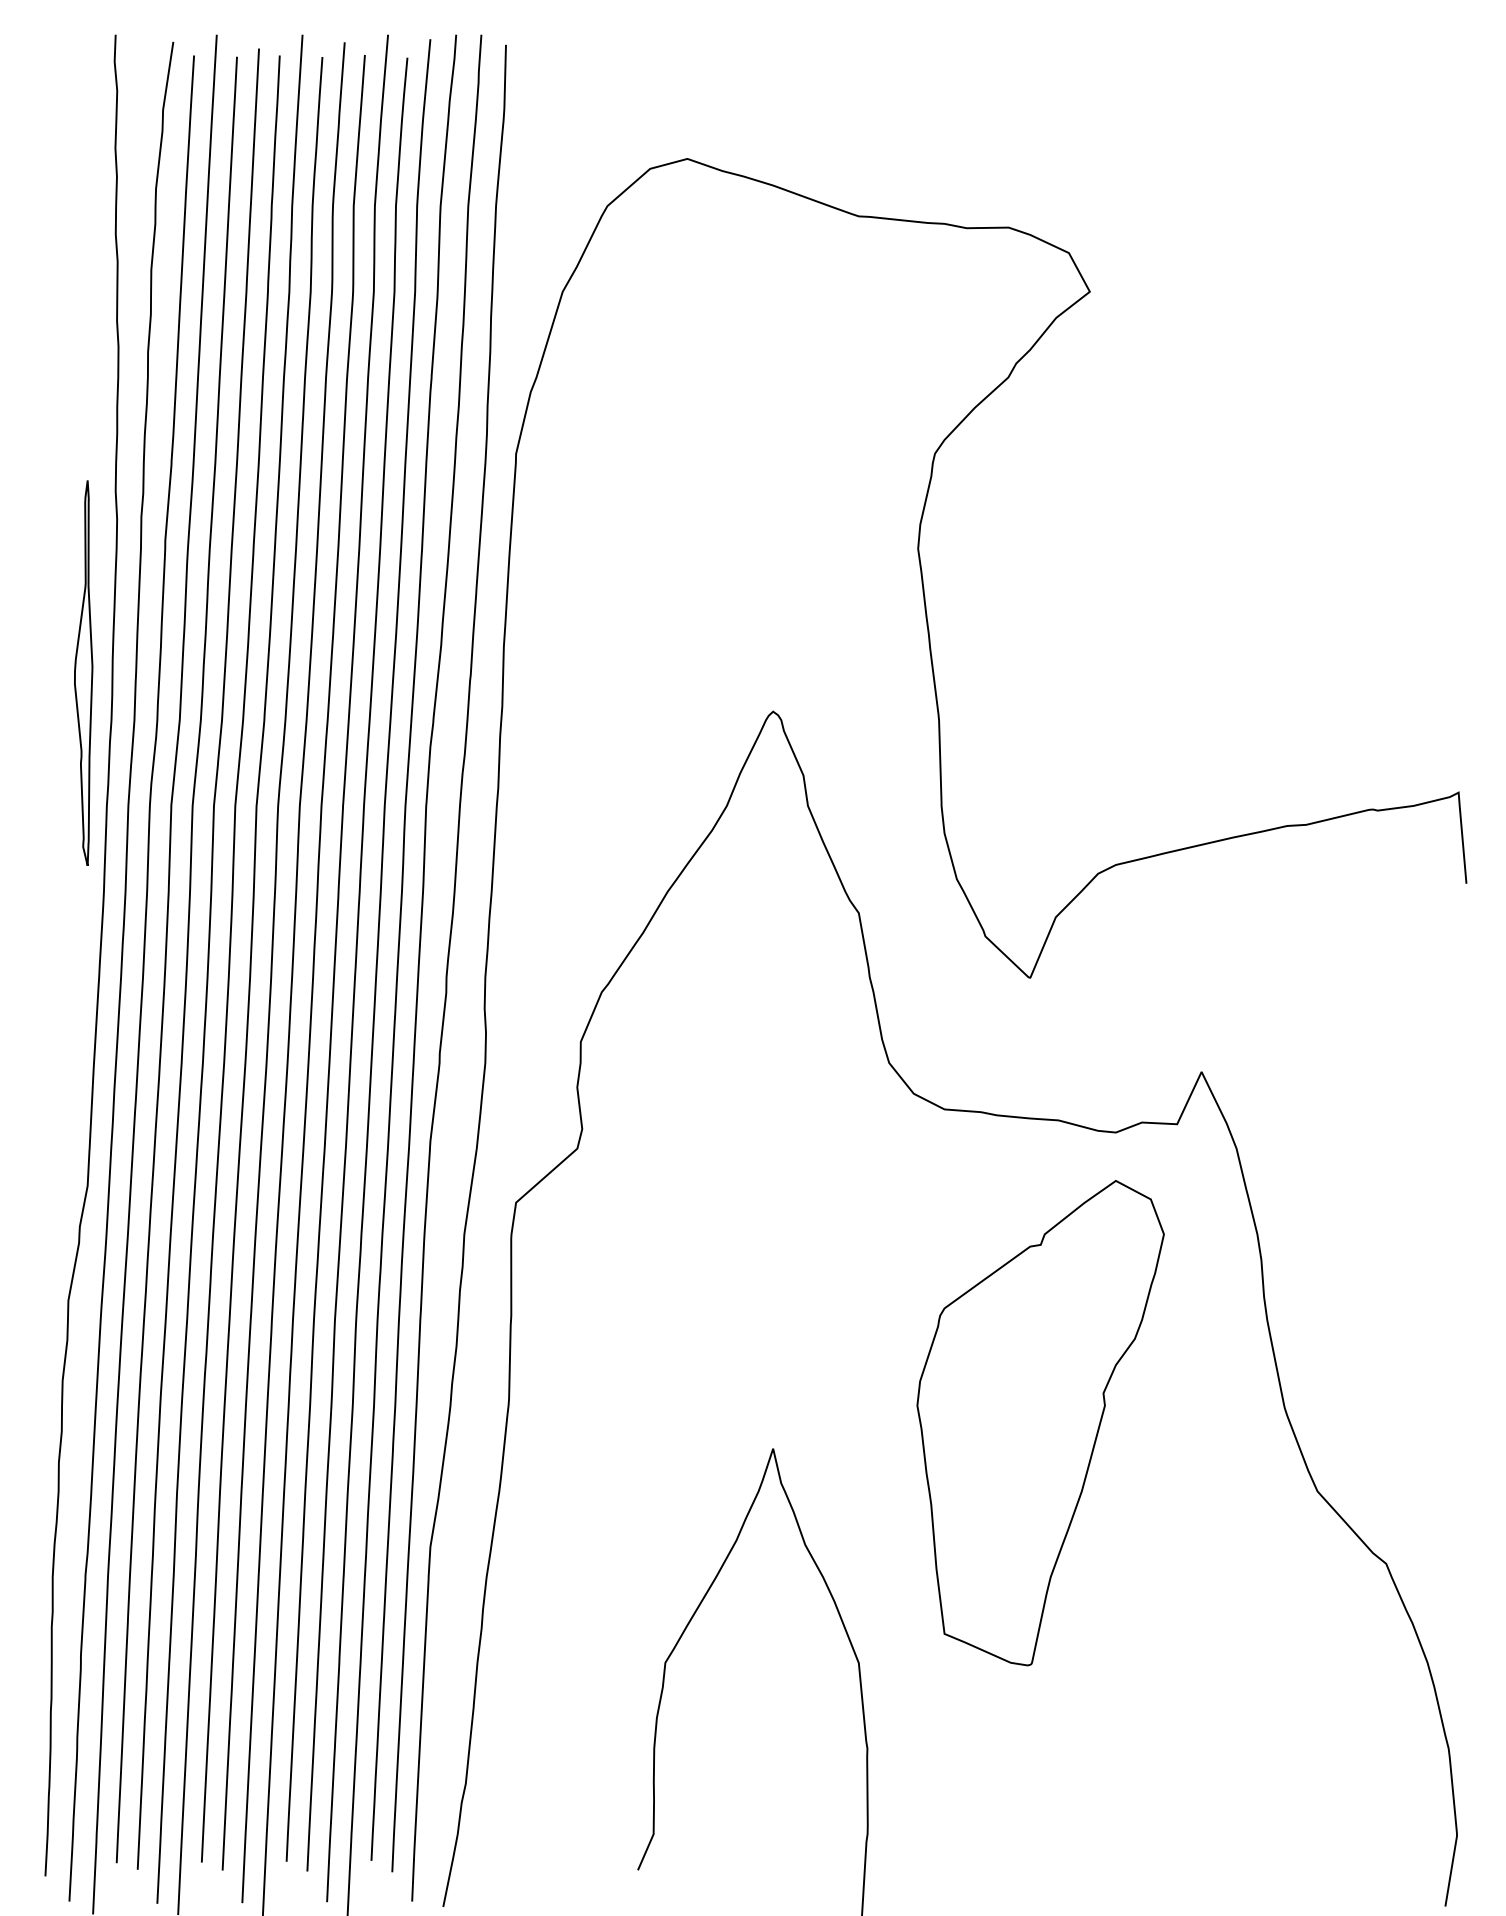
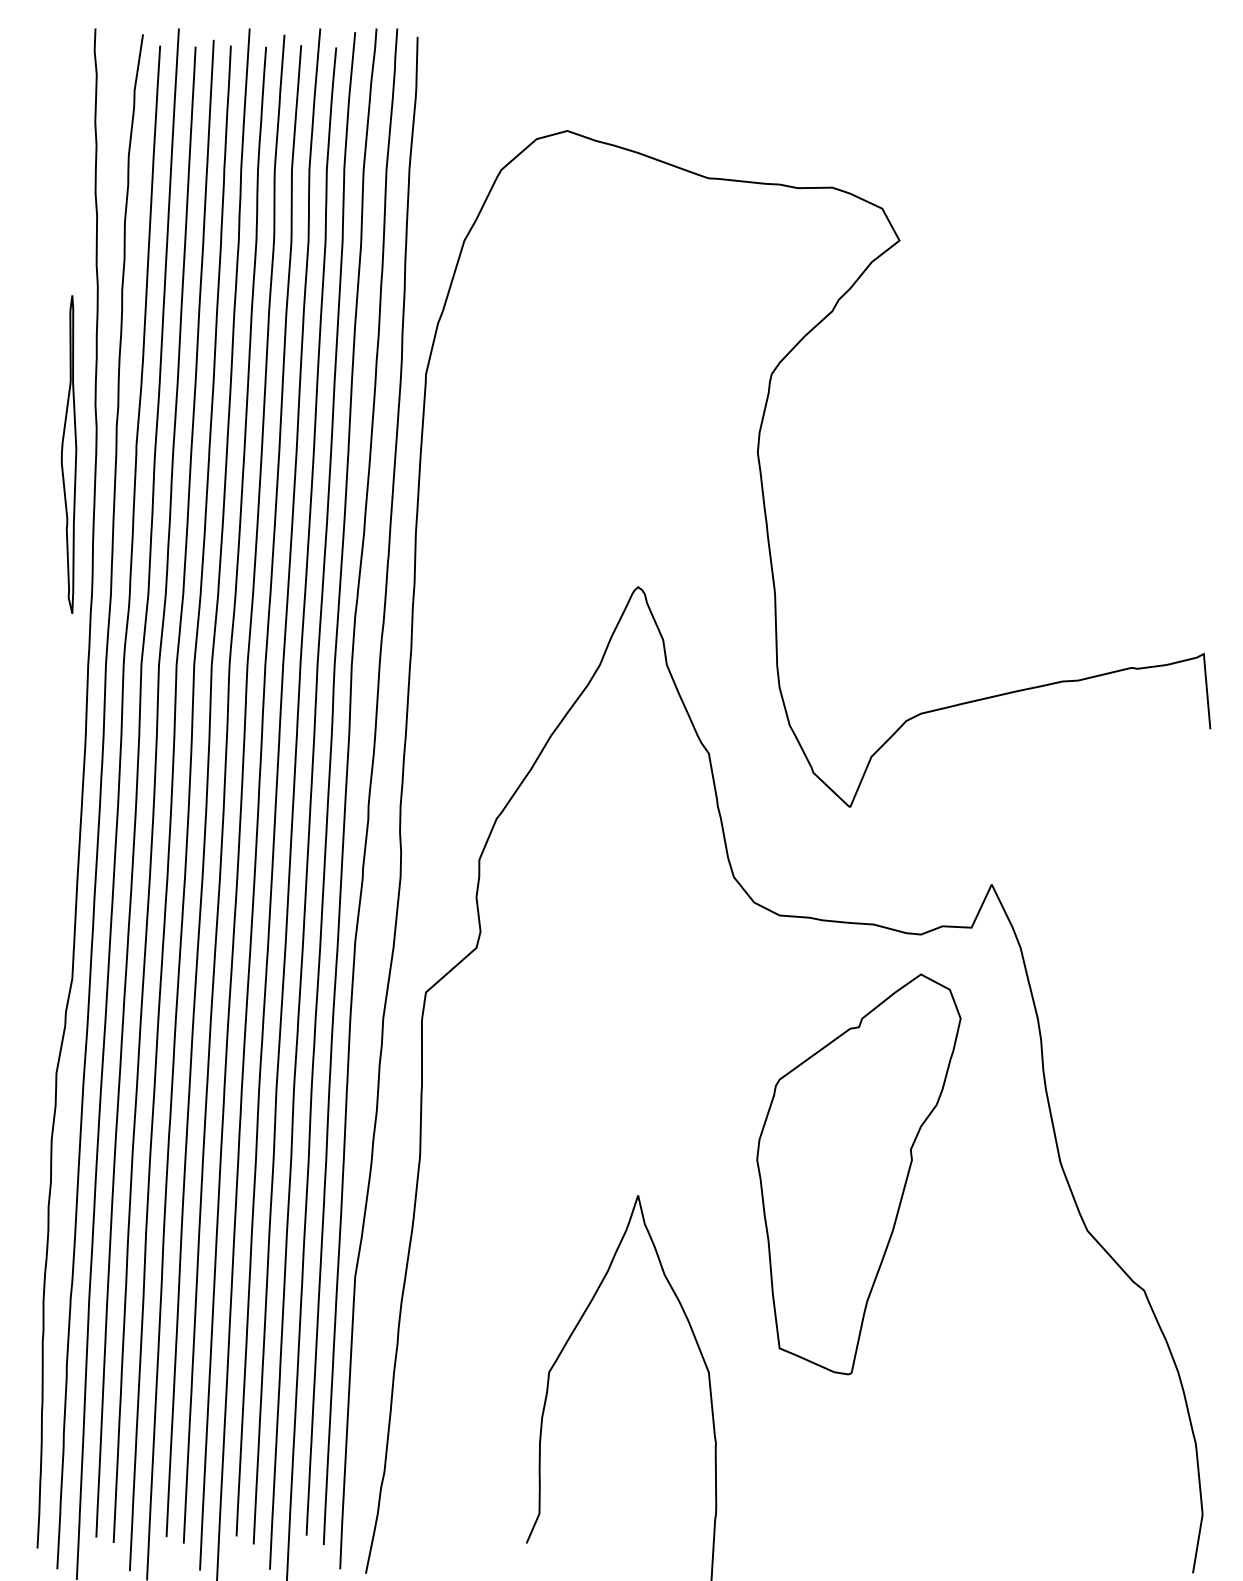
part: (84, 673) -> (69, 454), moved

